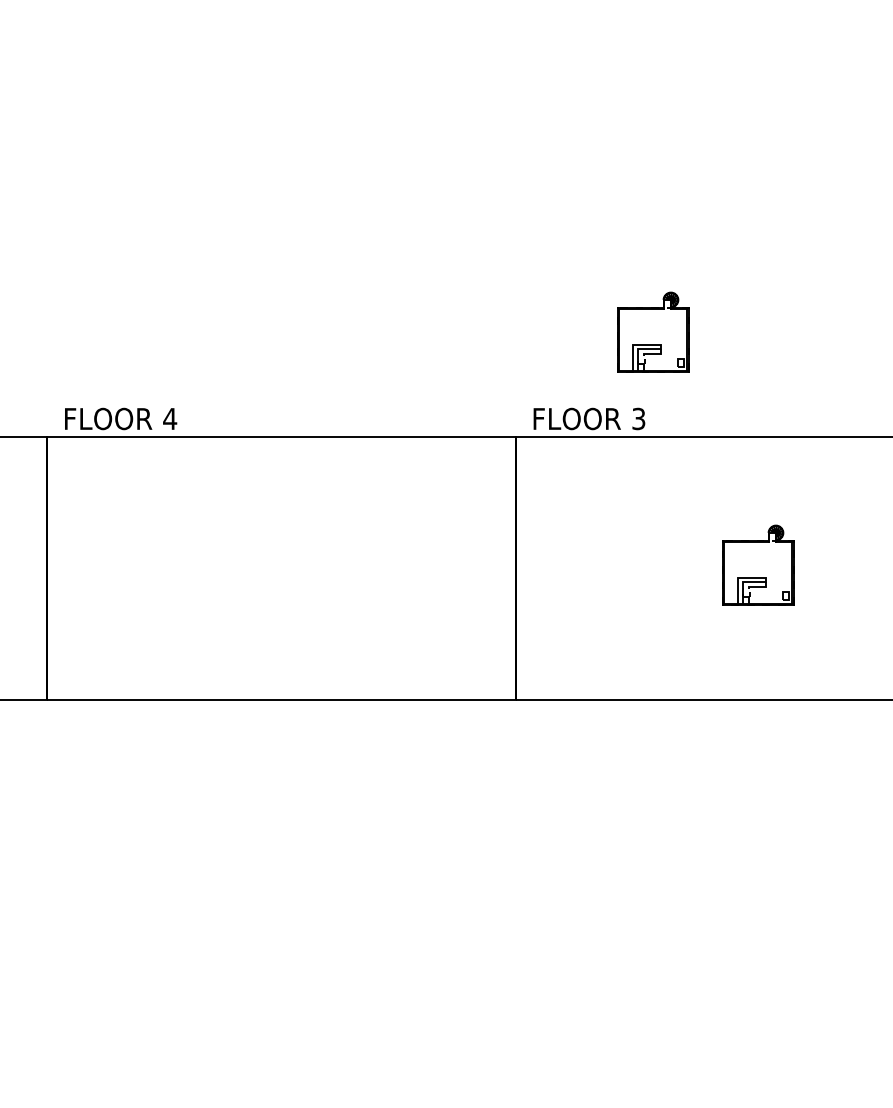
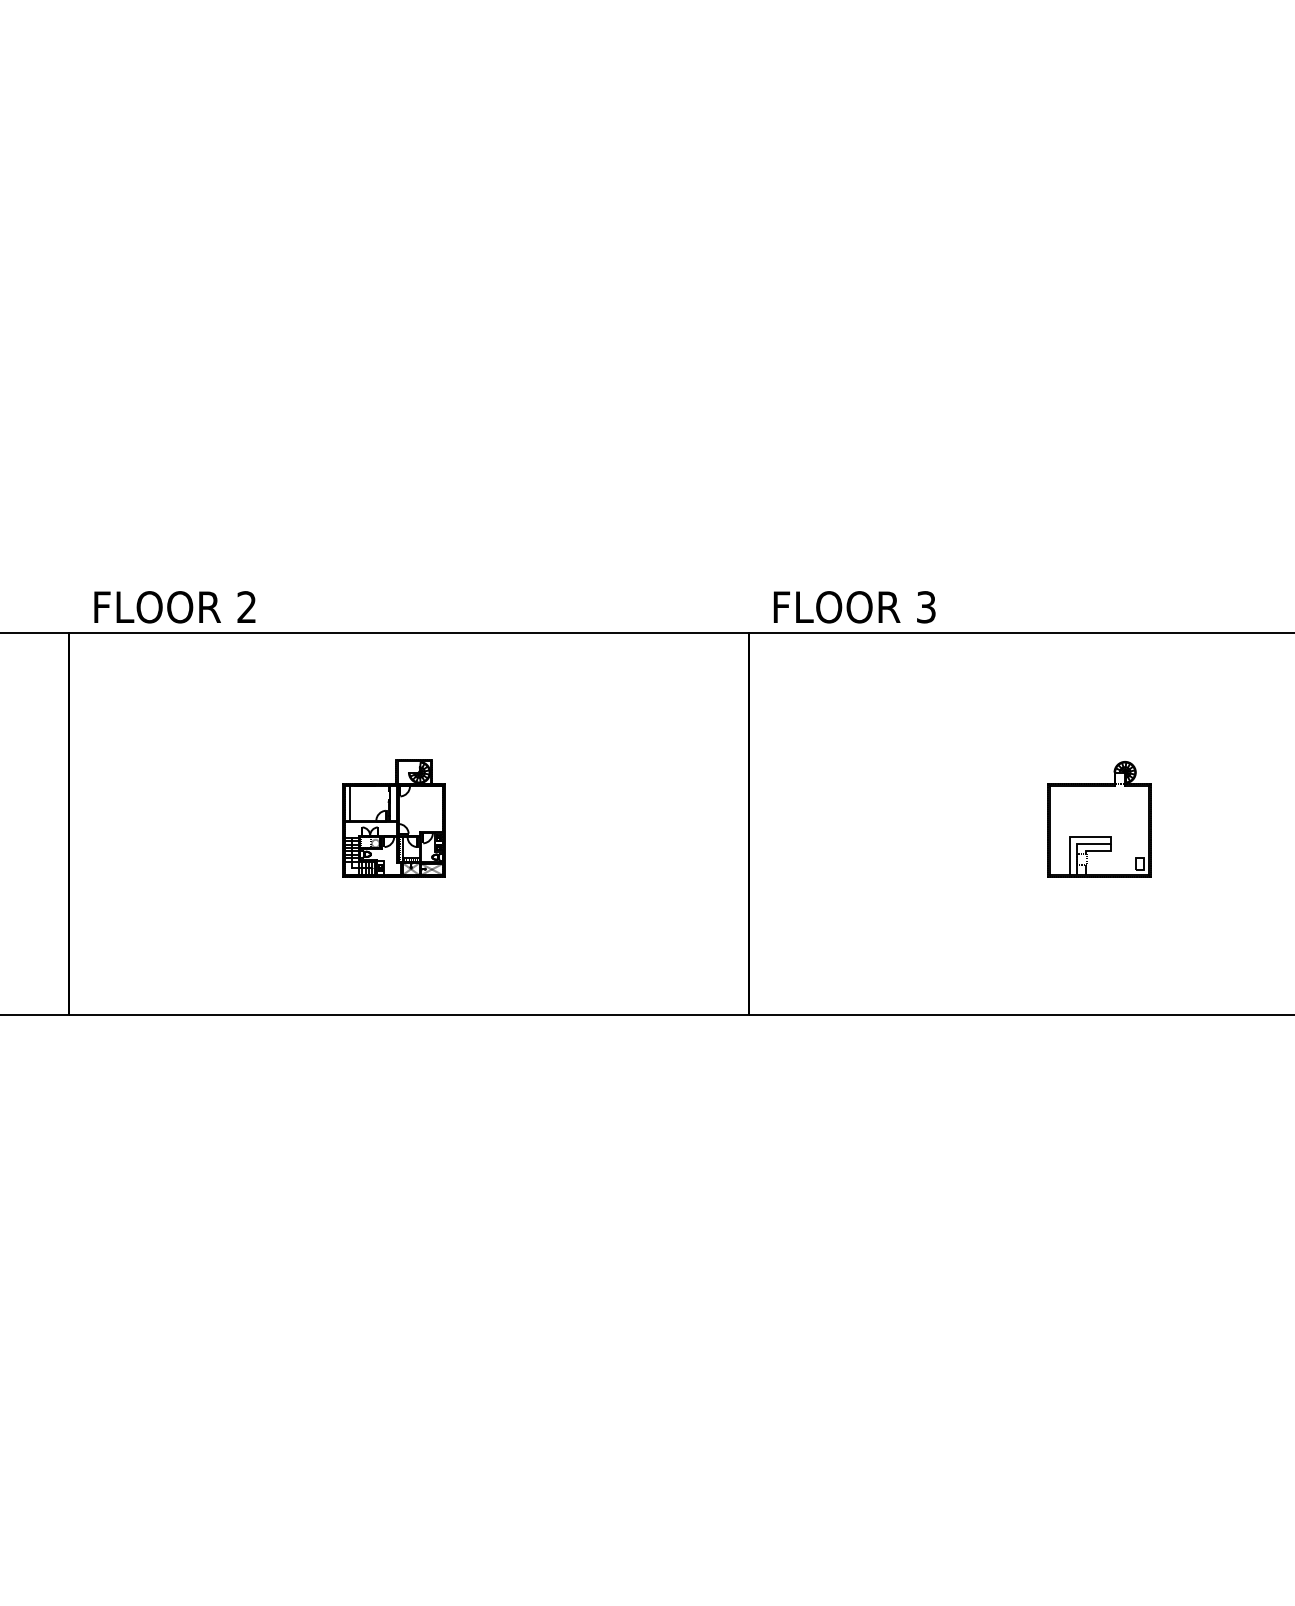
part: (653, 331) -> (947, 480), removed
text: (170, 418) -> (247, 606), 4 -> 2
part: (271, 564) -> (393, 818), added

